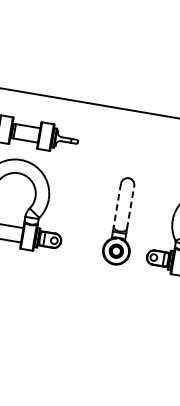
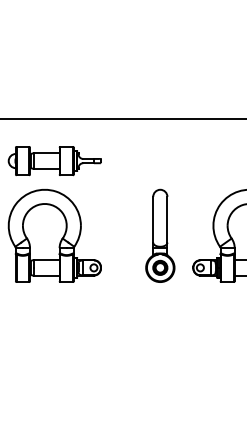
line: (117, 204) -> (153, 219), dashed -> solid
line: (130, 207) -> (167, 219), dashed -> solid

